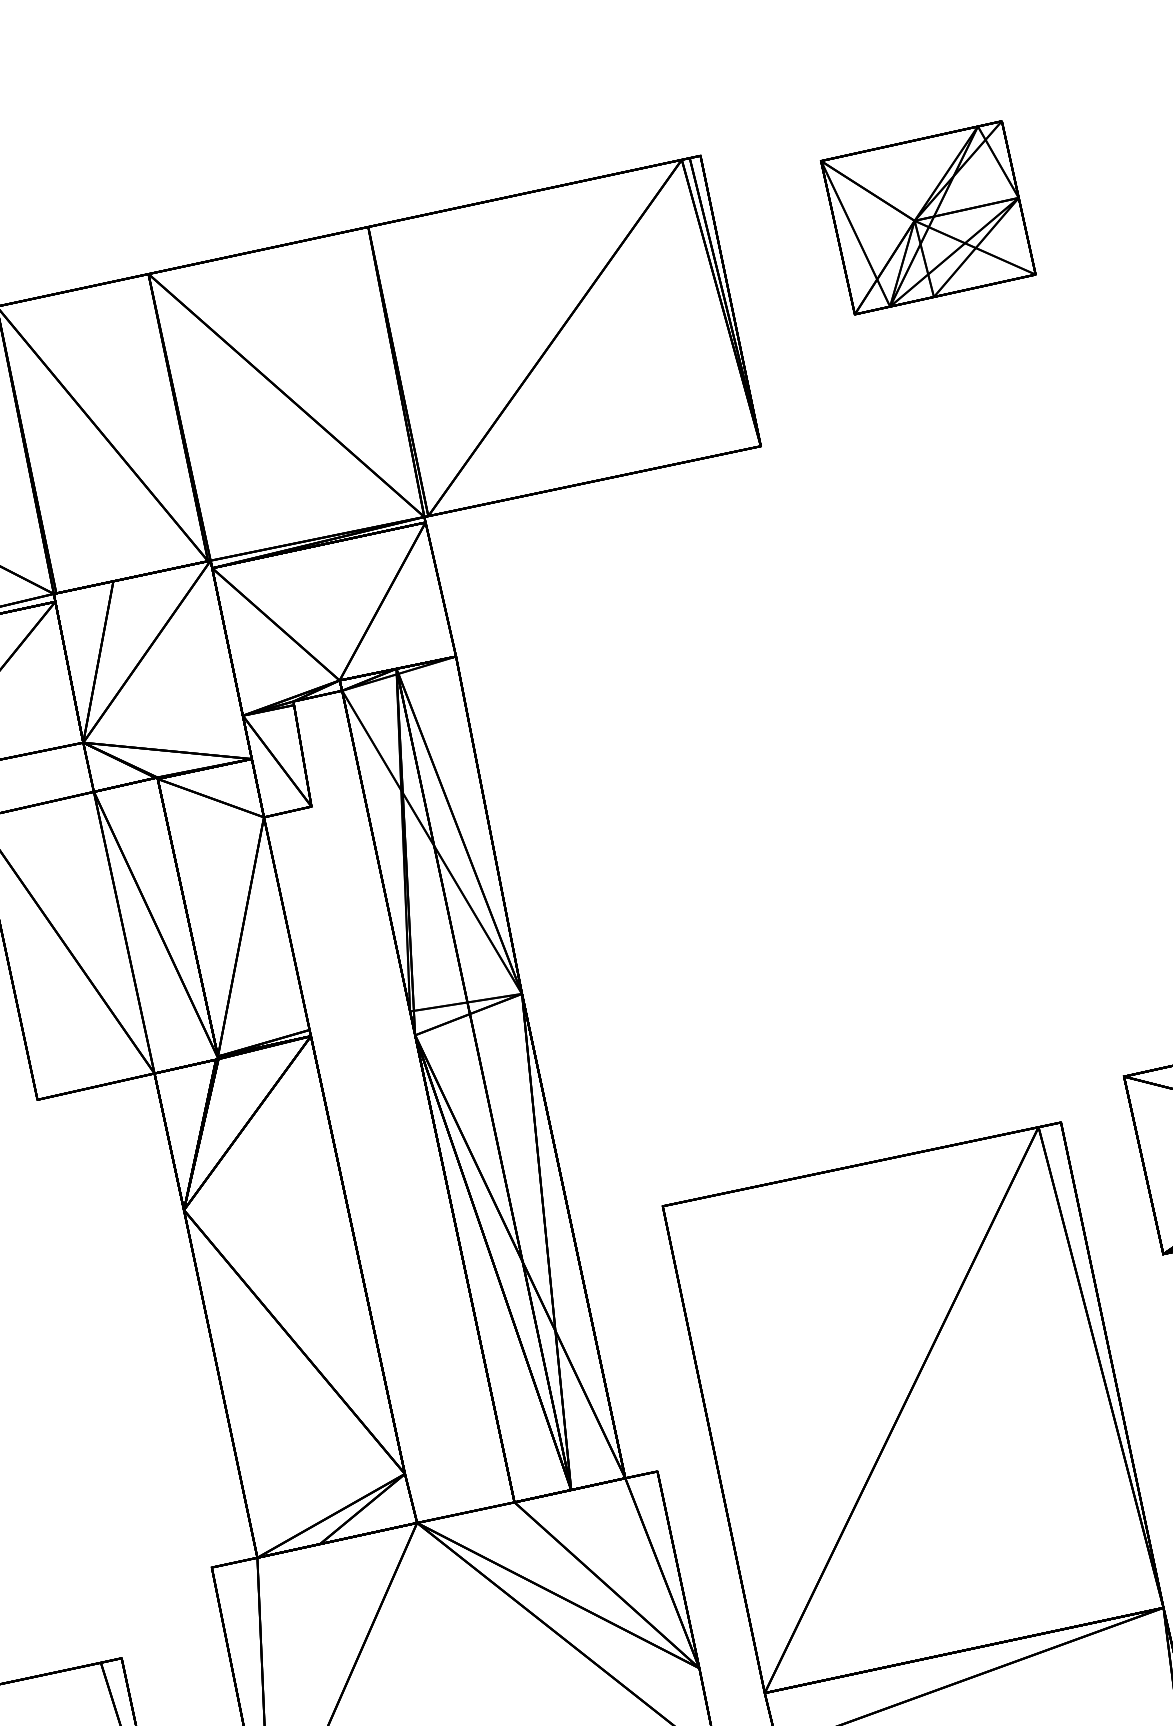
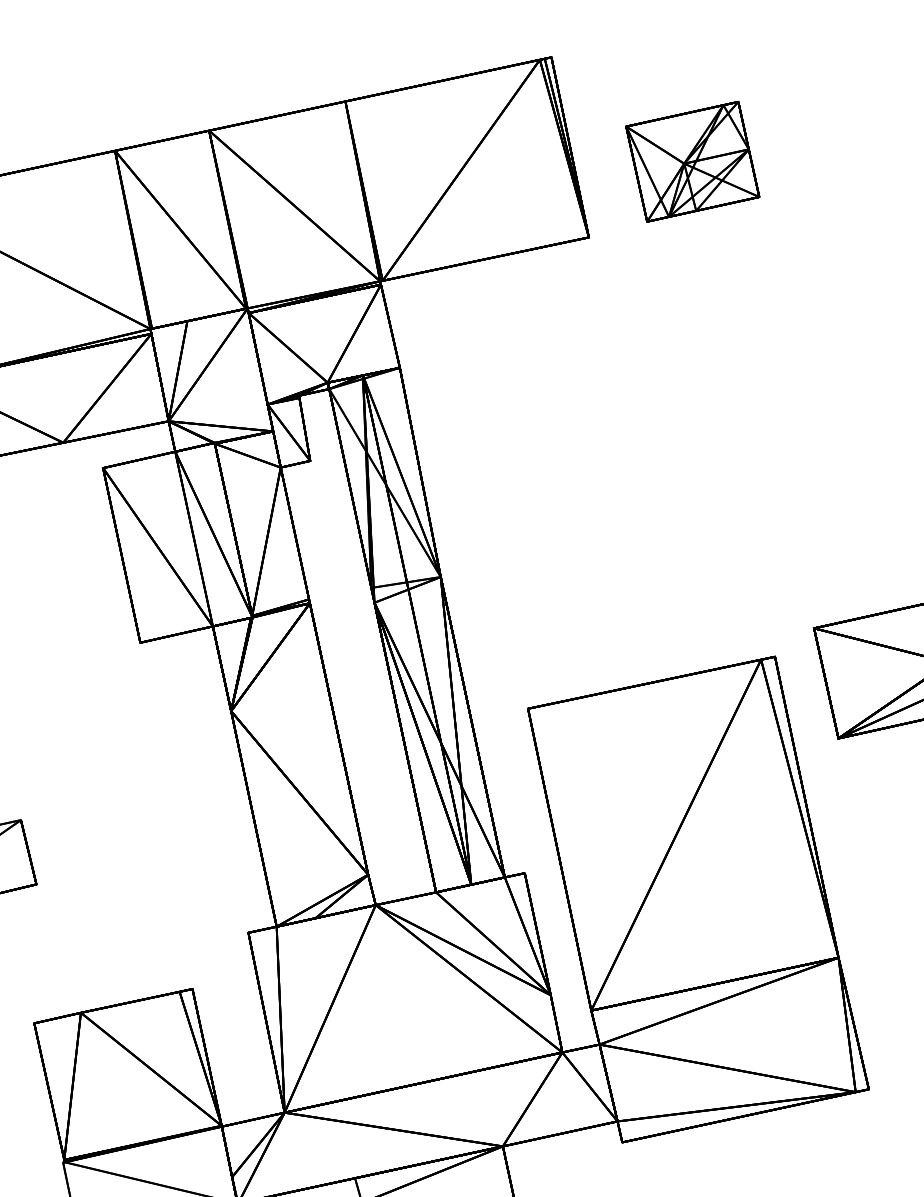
part: (927, 217) -> (692, 161), moved

